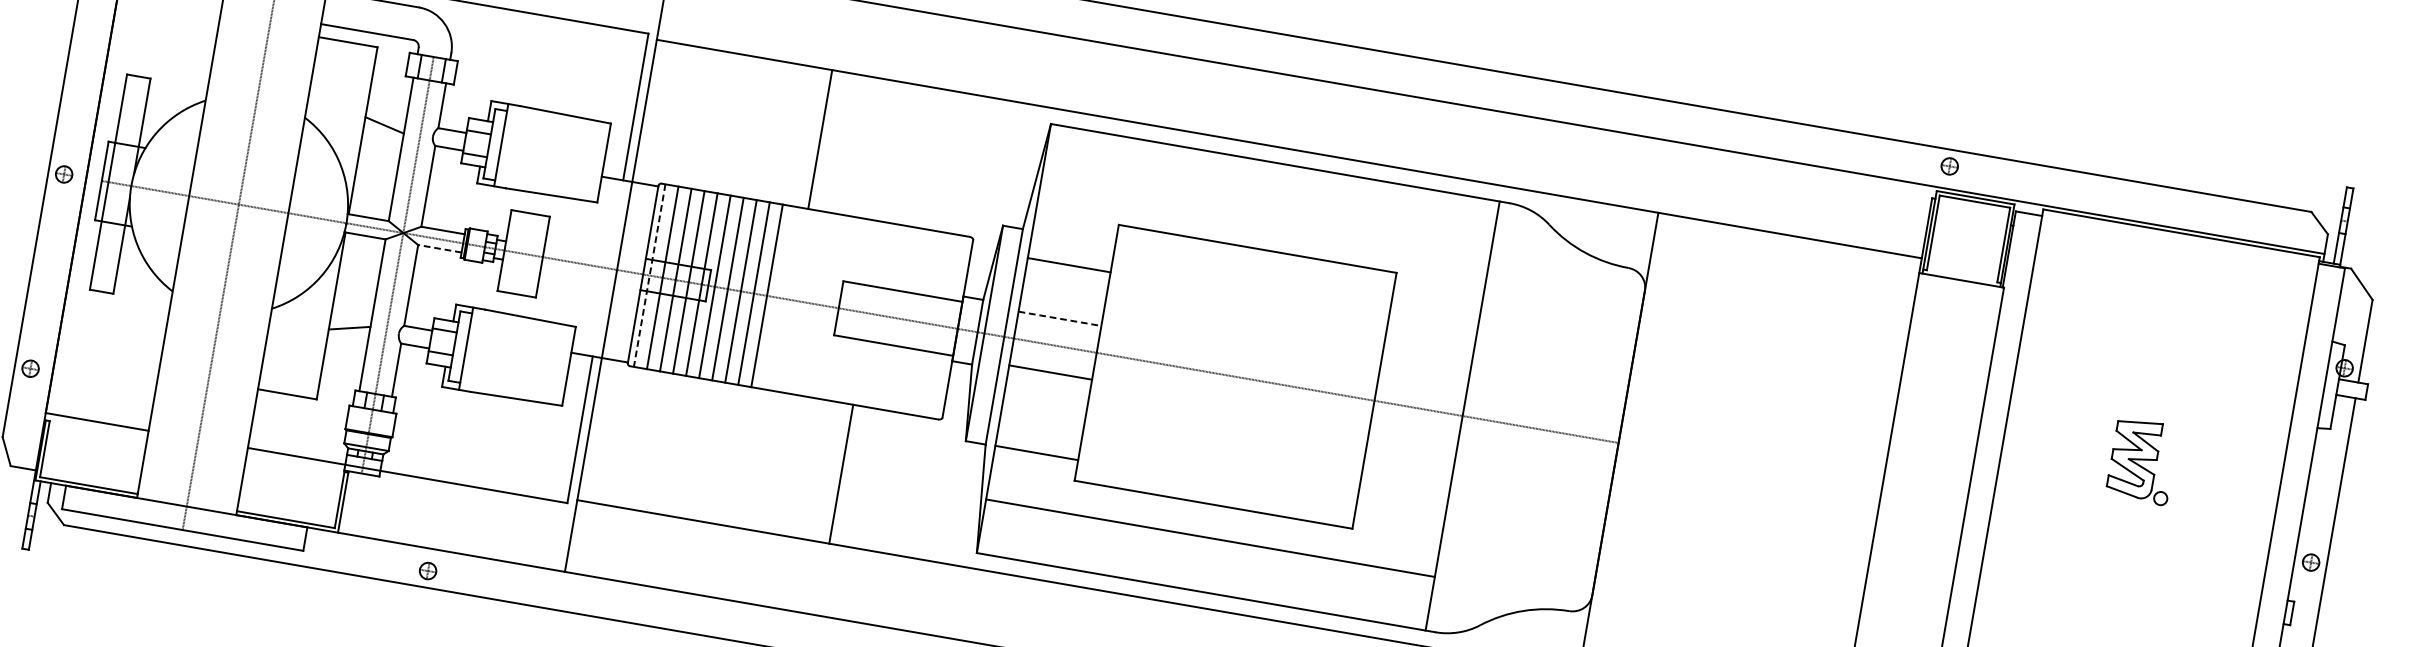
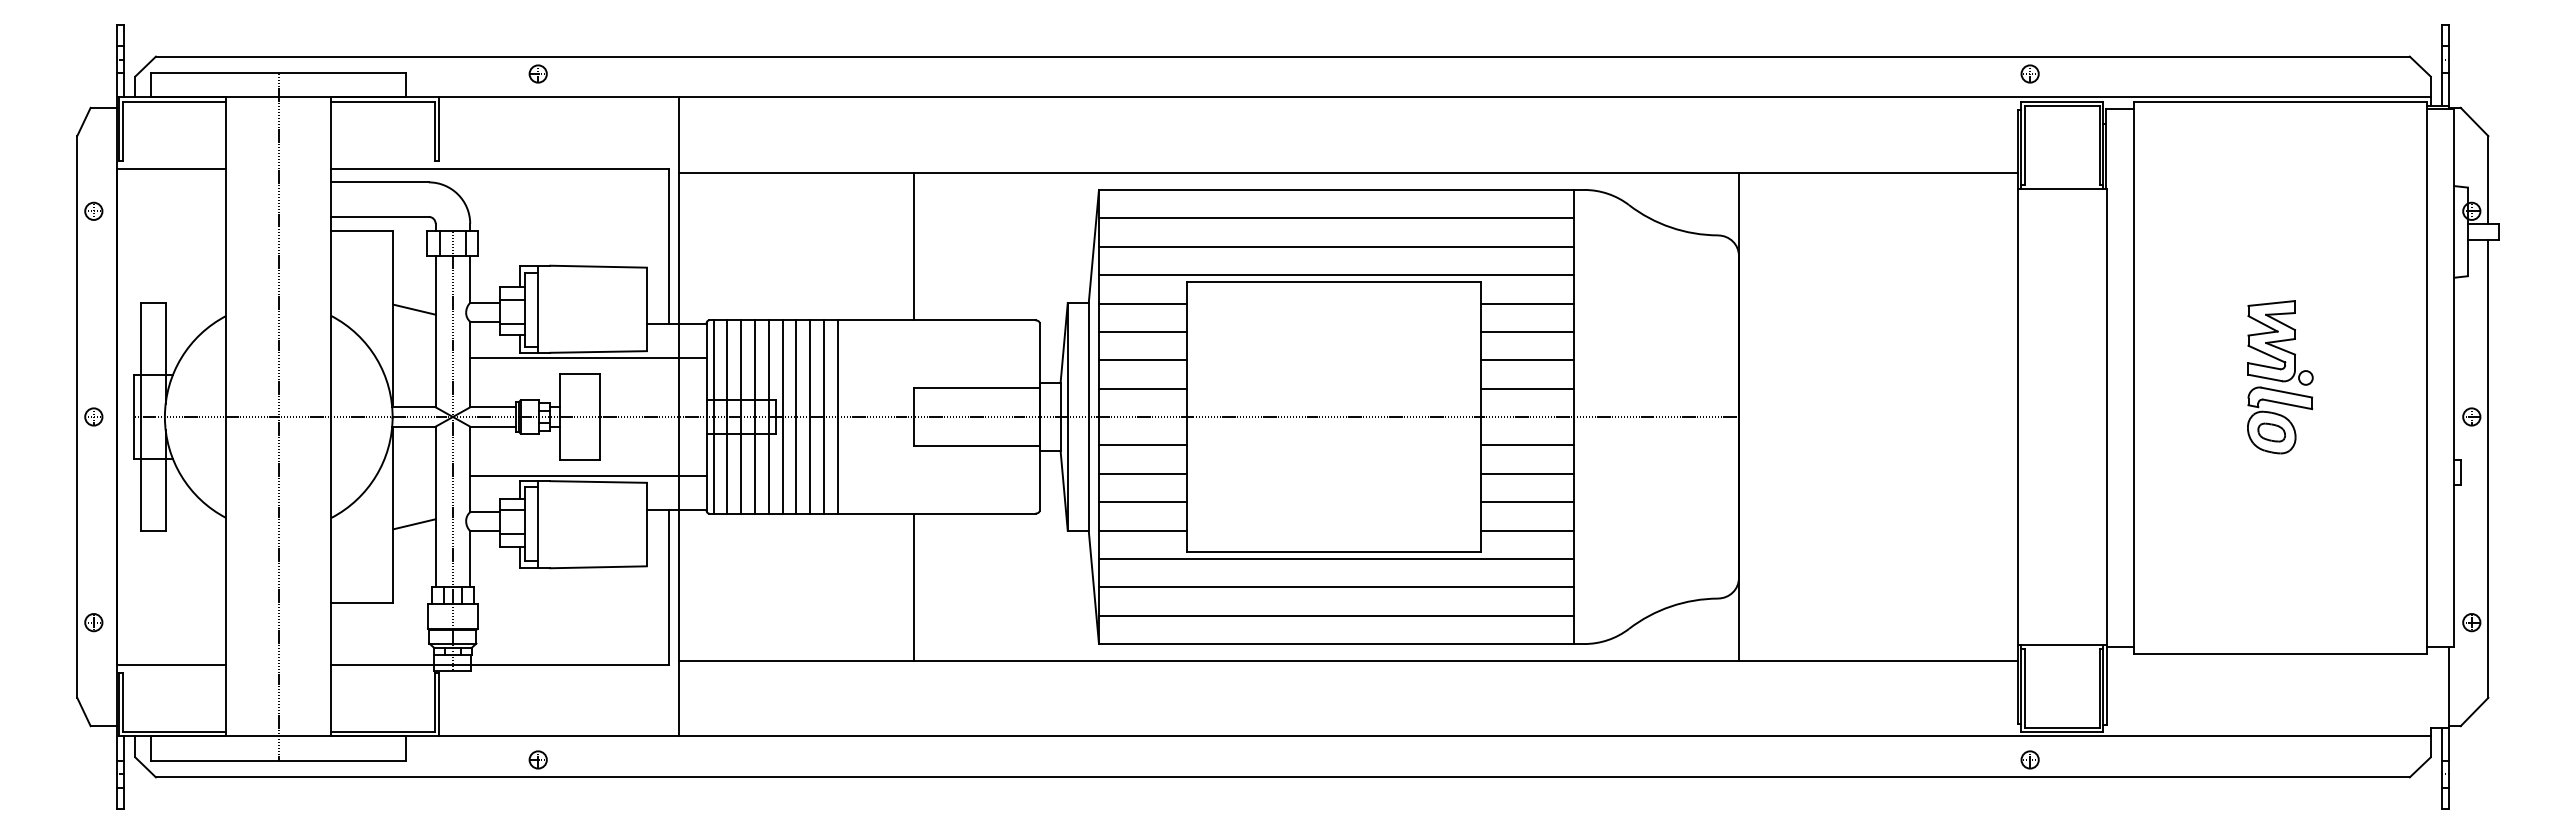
line: (820, 139) -> (913, 246), moved
line: (1269, 189) -> (1335, 218), added
line: (541, 199) -> (588, 358), added
line: (1265, 216) -> (1335, 246), added
line: (1073, 238) -> (1142, 303), added
line: (1260, 243) -> (1335, 275), added
line: (440, 248) -> (493, 426), dashed -> solid
line: (649, 276) -> (713, 417), dashed -> solid
line: (1064, 292) -> (1142, 360), added
line: (1436, 301) -> (1526, 303), added
line: (522, 310) -> (588, 475), added
line: (1059, 318) -> (1142, 388), dashed -> solid
line: (1431, 327) -> (1526, 331), added
line: (1427, 354) -> (1526, 360), added
line: (1422, 381) -> (1526, 388), added
line: (1045, 399) -> (1142, 473), added
line: (1041, 426) -> (1142, 502), added
line: (1413, 435) -> (1526, 445), added
line: (1408, 461) -> (1526, 473), added
line: (841, 473) -> (913, 586), moved
line: (1403, 489) -> (1526, 502), added
line: (1214, 510) -> (1335, 558), added
line: (1399, 515) -> (1526, 530), added
part: (2129, 534) -> (2280, 420), added
line: (1205, 564) -> (1335, 615), added

